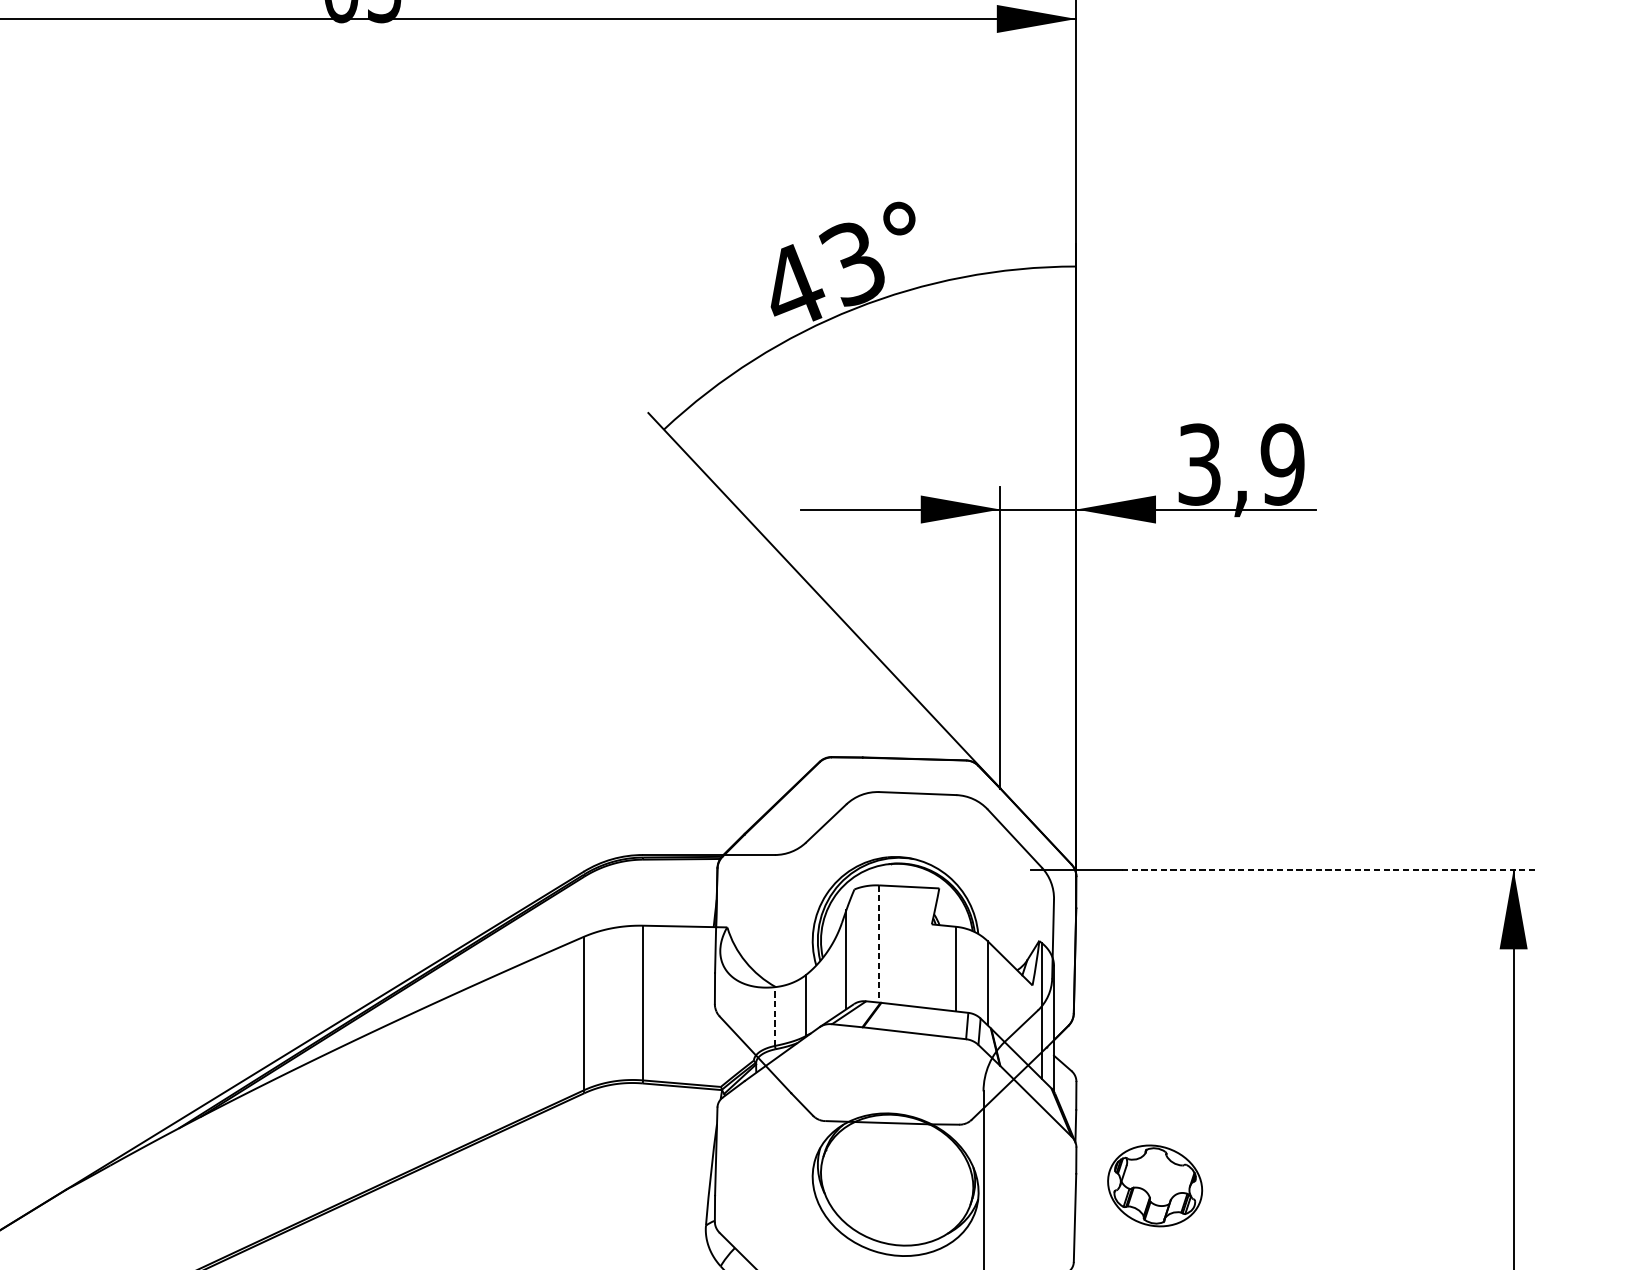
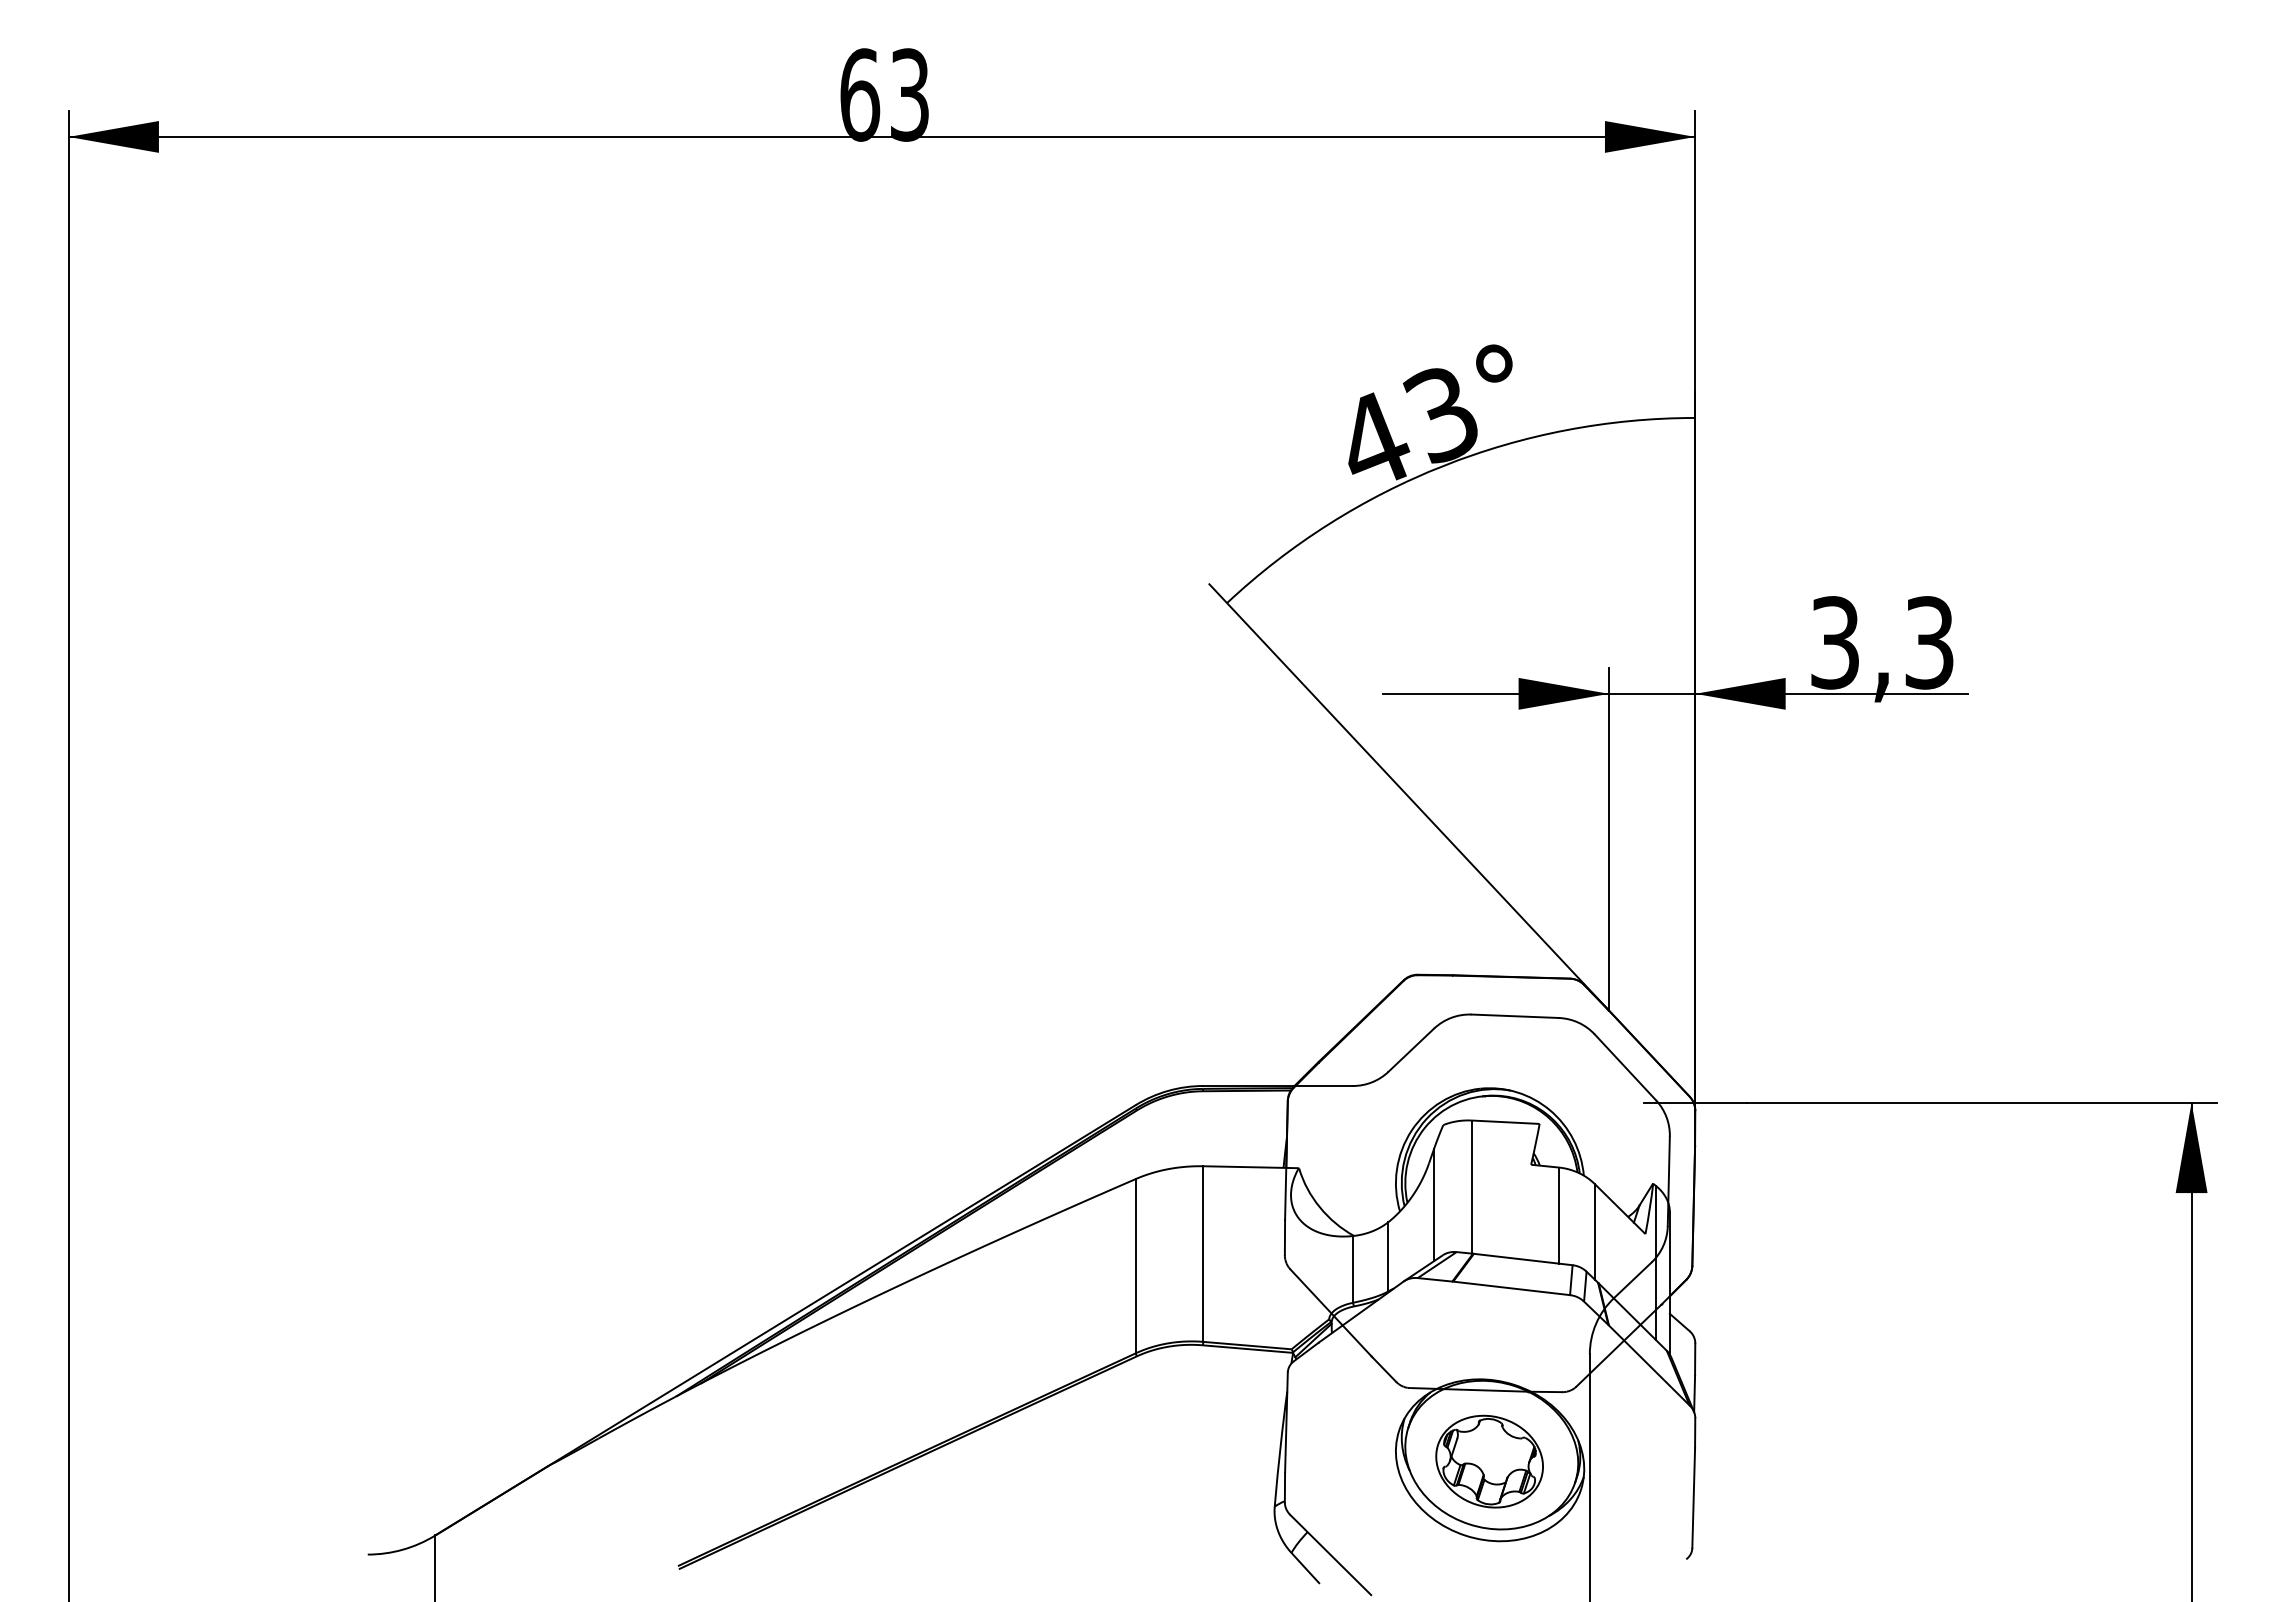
text: (1282, 464) -> (1929, 642), 3,9 -> 3,3
line: (1329, 869) -> (1982, 1102), dashed -> solid
line: (879, 944) -> (1471, 1187), dashed -> solid
line: (774, 1015) -> (1352, 1268), dashed -> solid
part: (1155, 1185) -> (1489, 1461), moved

